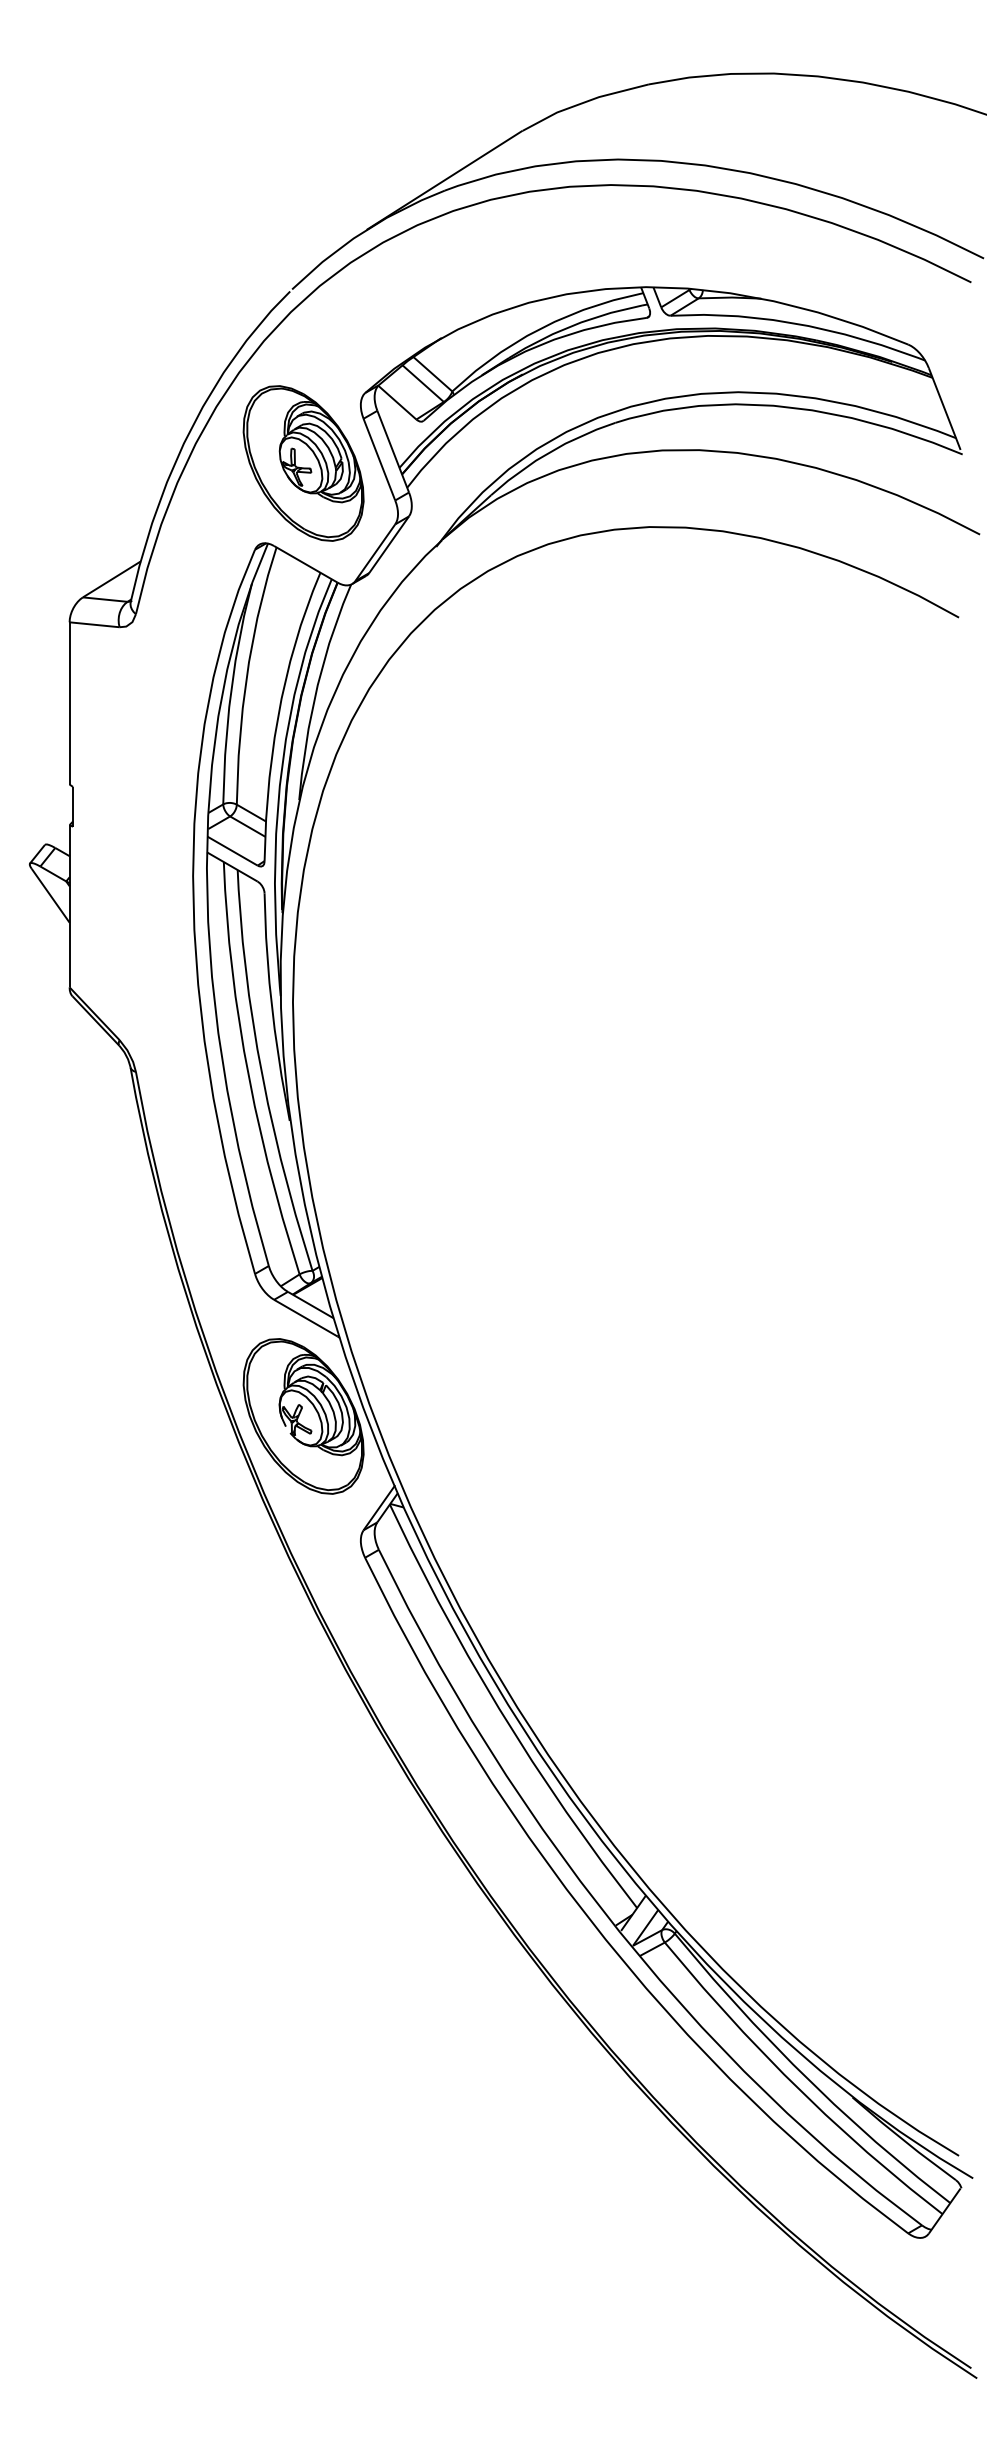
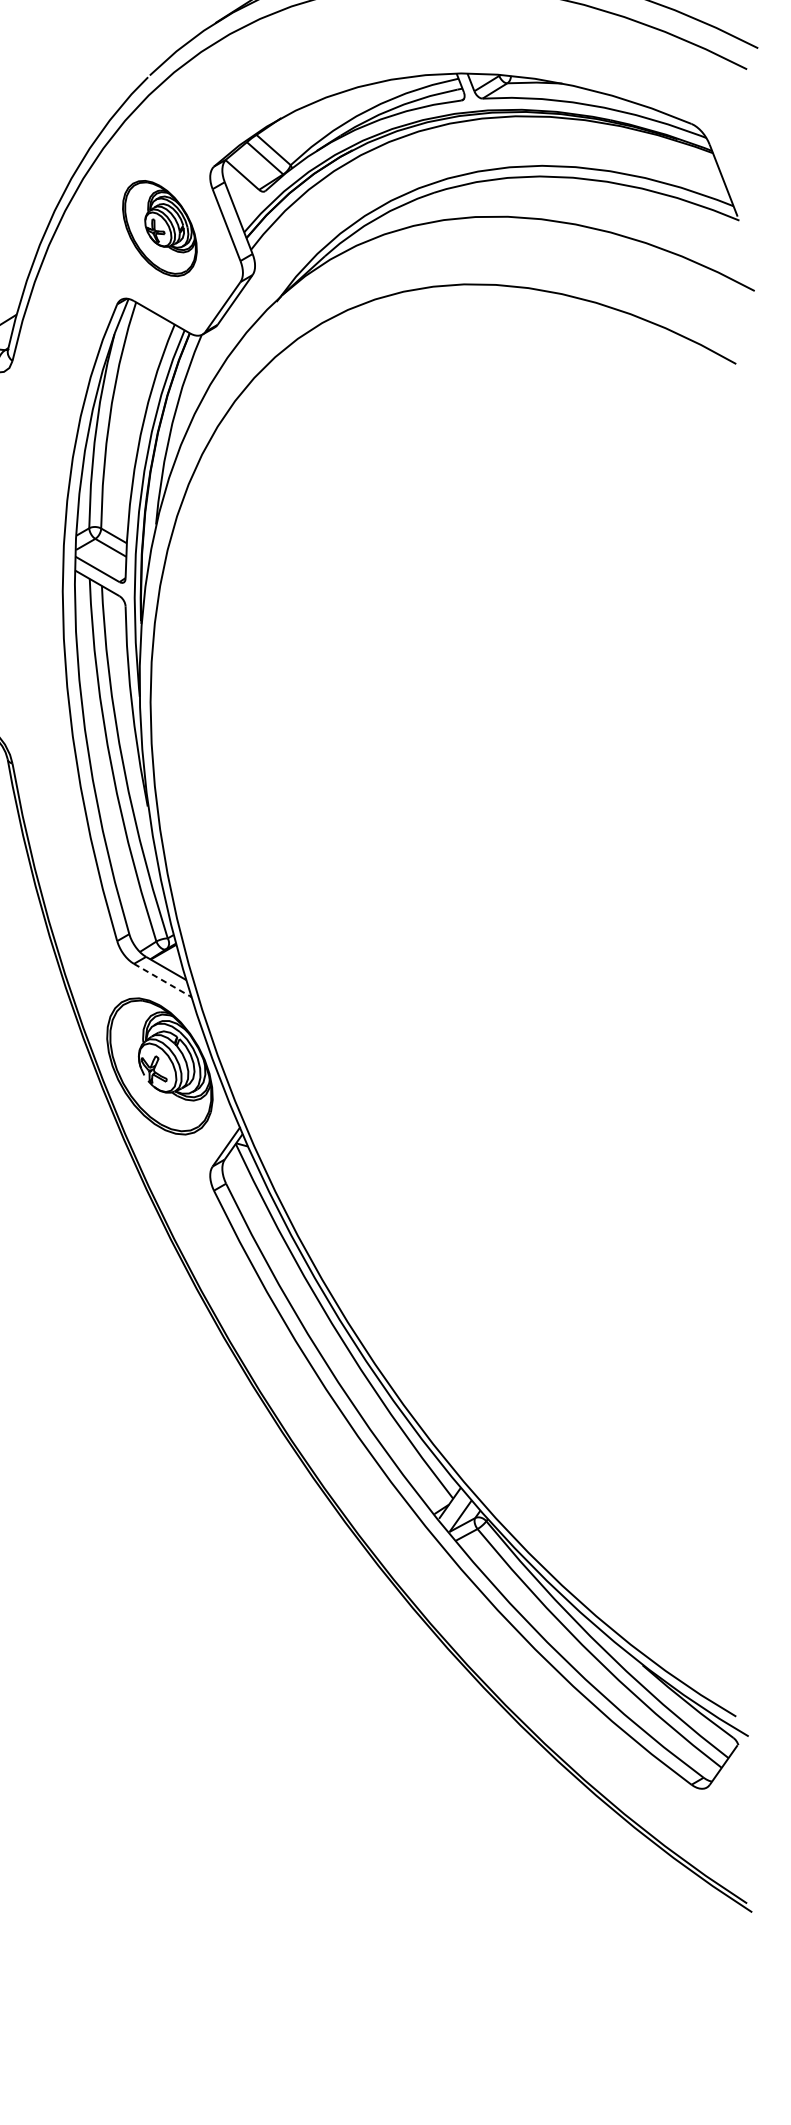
part: (303, 463) -> (159, 228), size x0.7
line: (305, 1318) -> (161, 980), solid -> dashed

